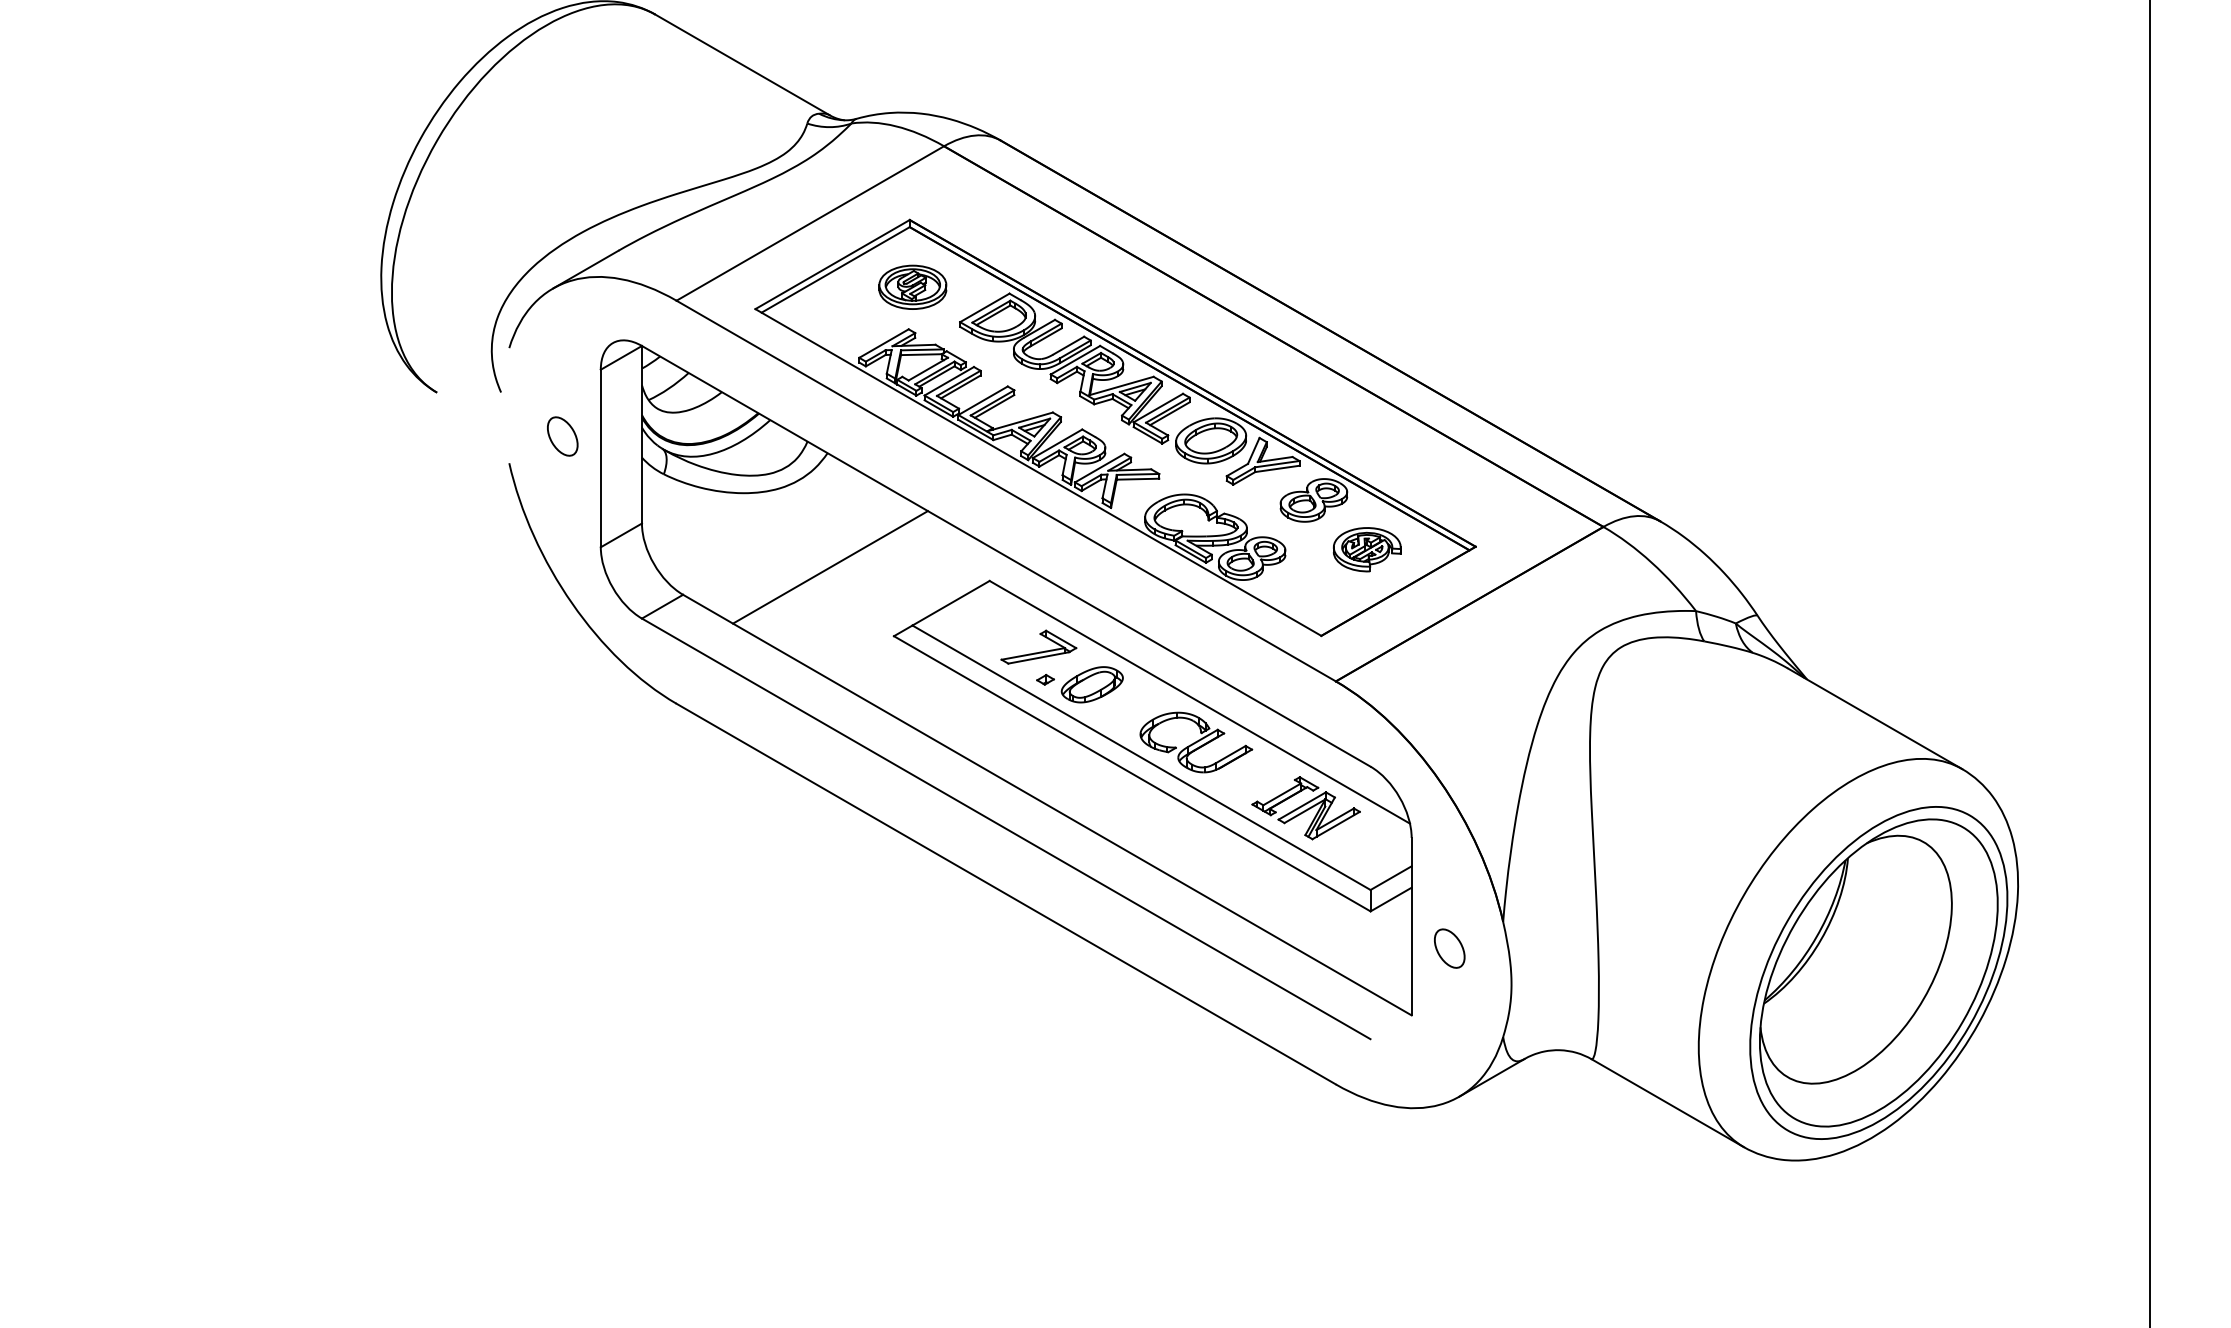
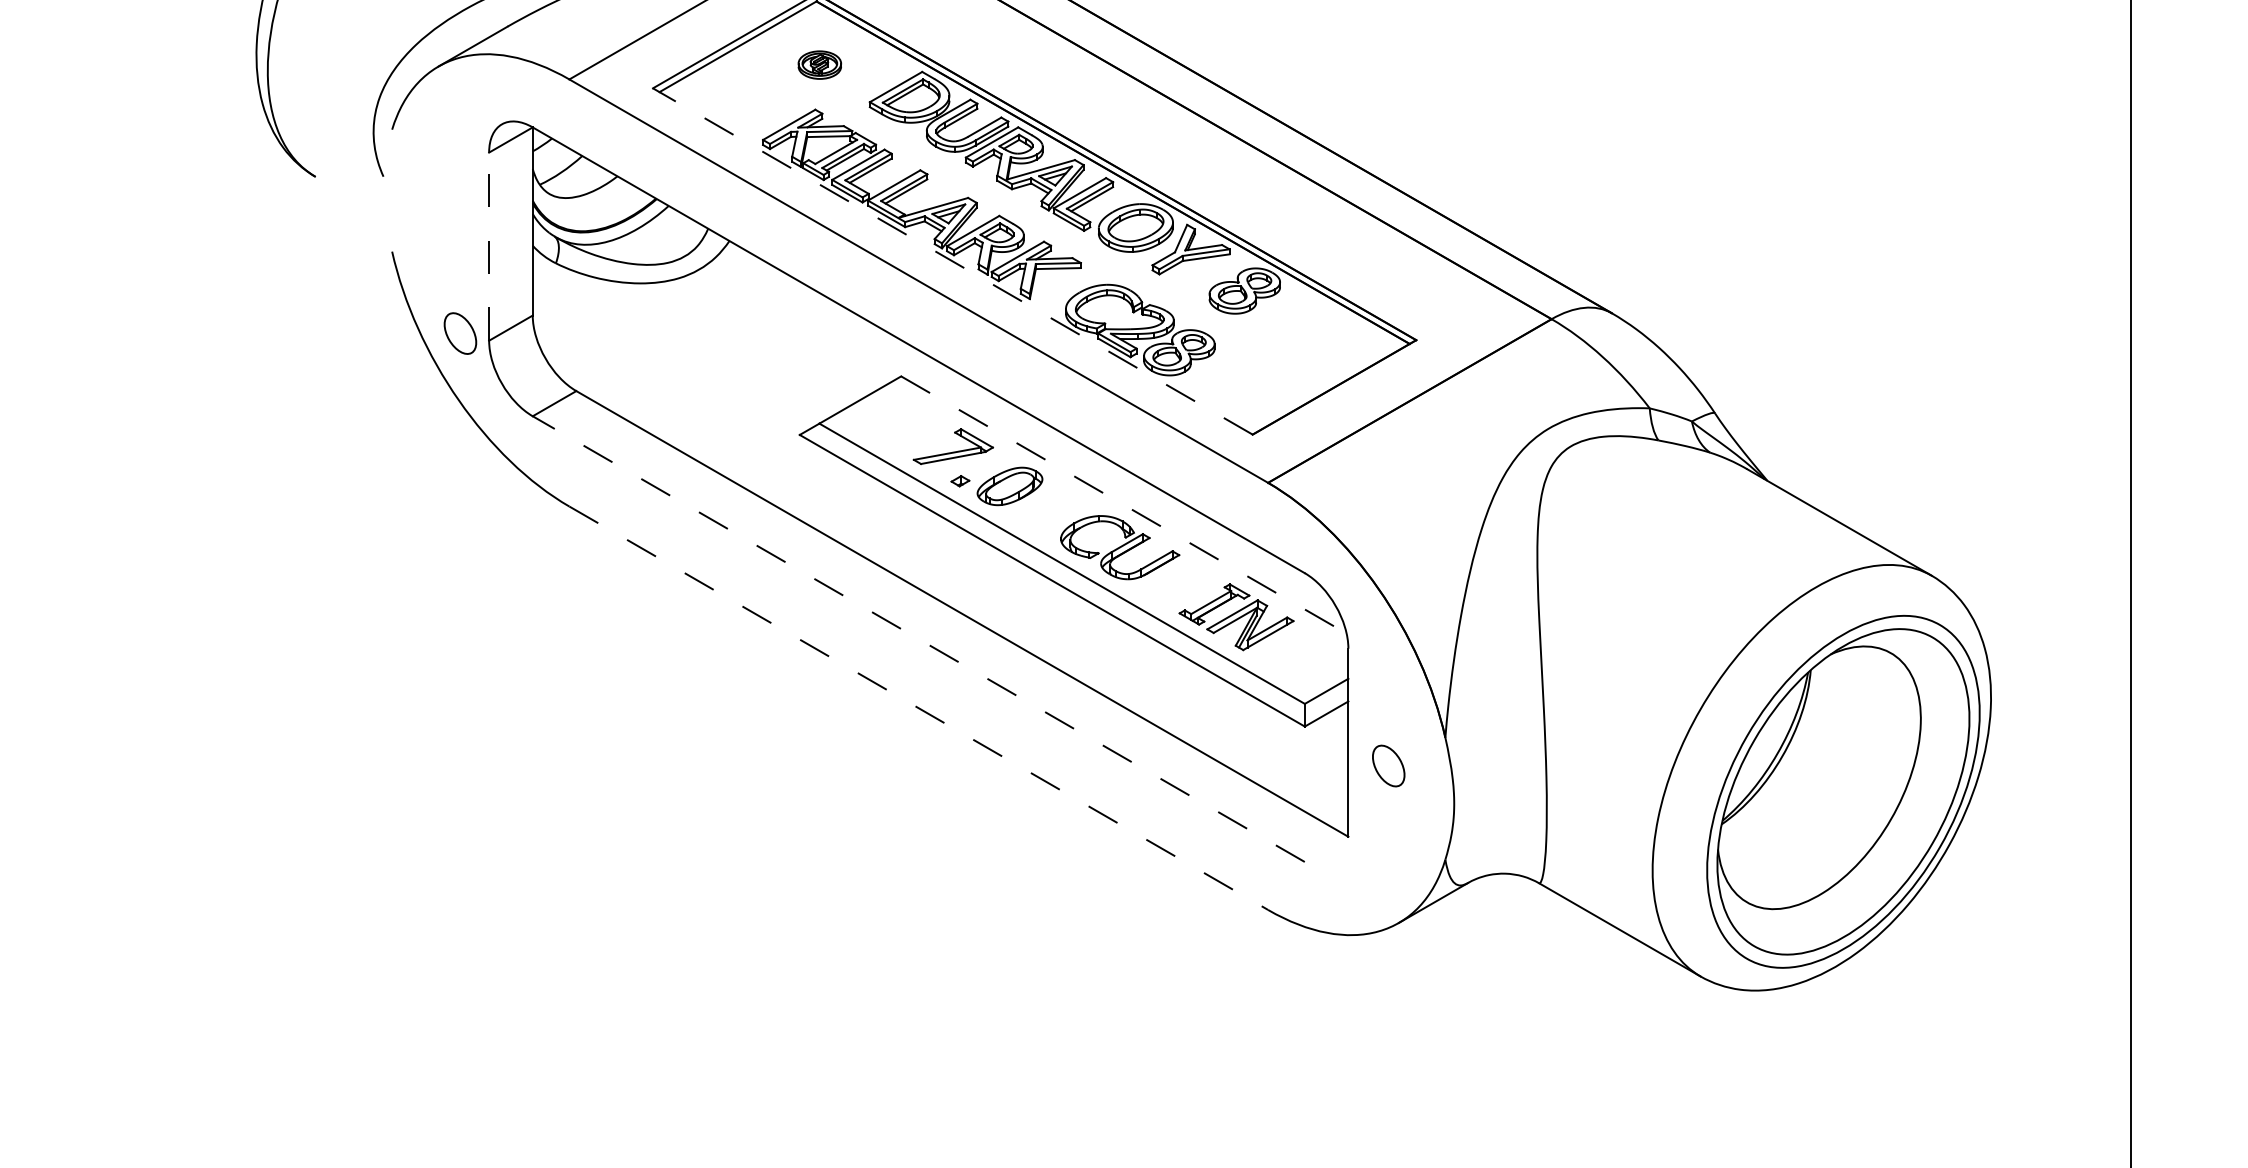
part: (912, 286) -> (819, 64), size x0.6
part: (562, 436) -> (460, 333), moved
line: (600, 458) -> (488, 246), solid -> dashed
line: (1038, 472) -> (952, 261), solid -> dashed
part: (1367, 549) -> (1301, 343), removed
line: (830, 567) -> (732, 362), removed
line: (1199, 702) -> (1123, 505), solid -> dashed
line: (1006, 828) -> (919, 638), solid -> dashed
line: (1006, 894) -> (919, 708), solid -> dashed

